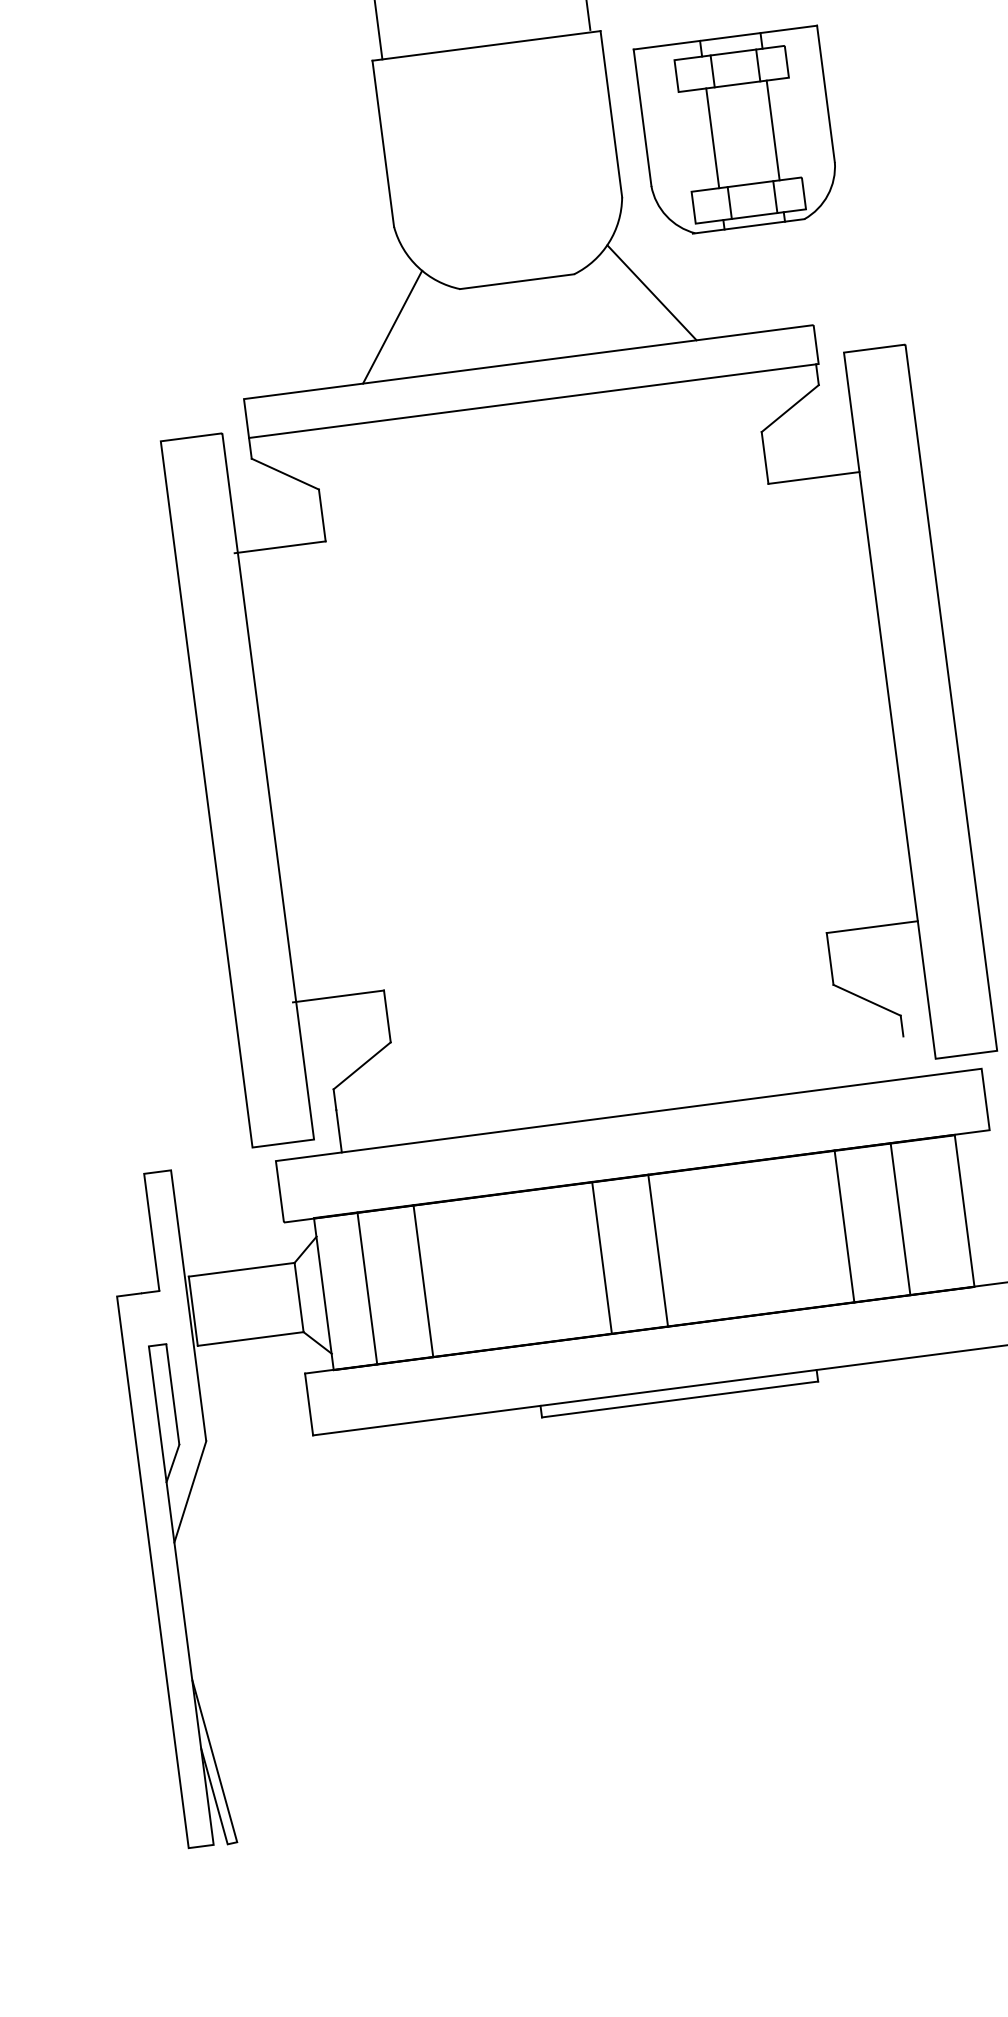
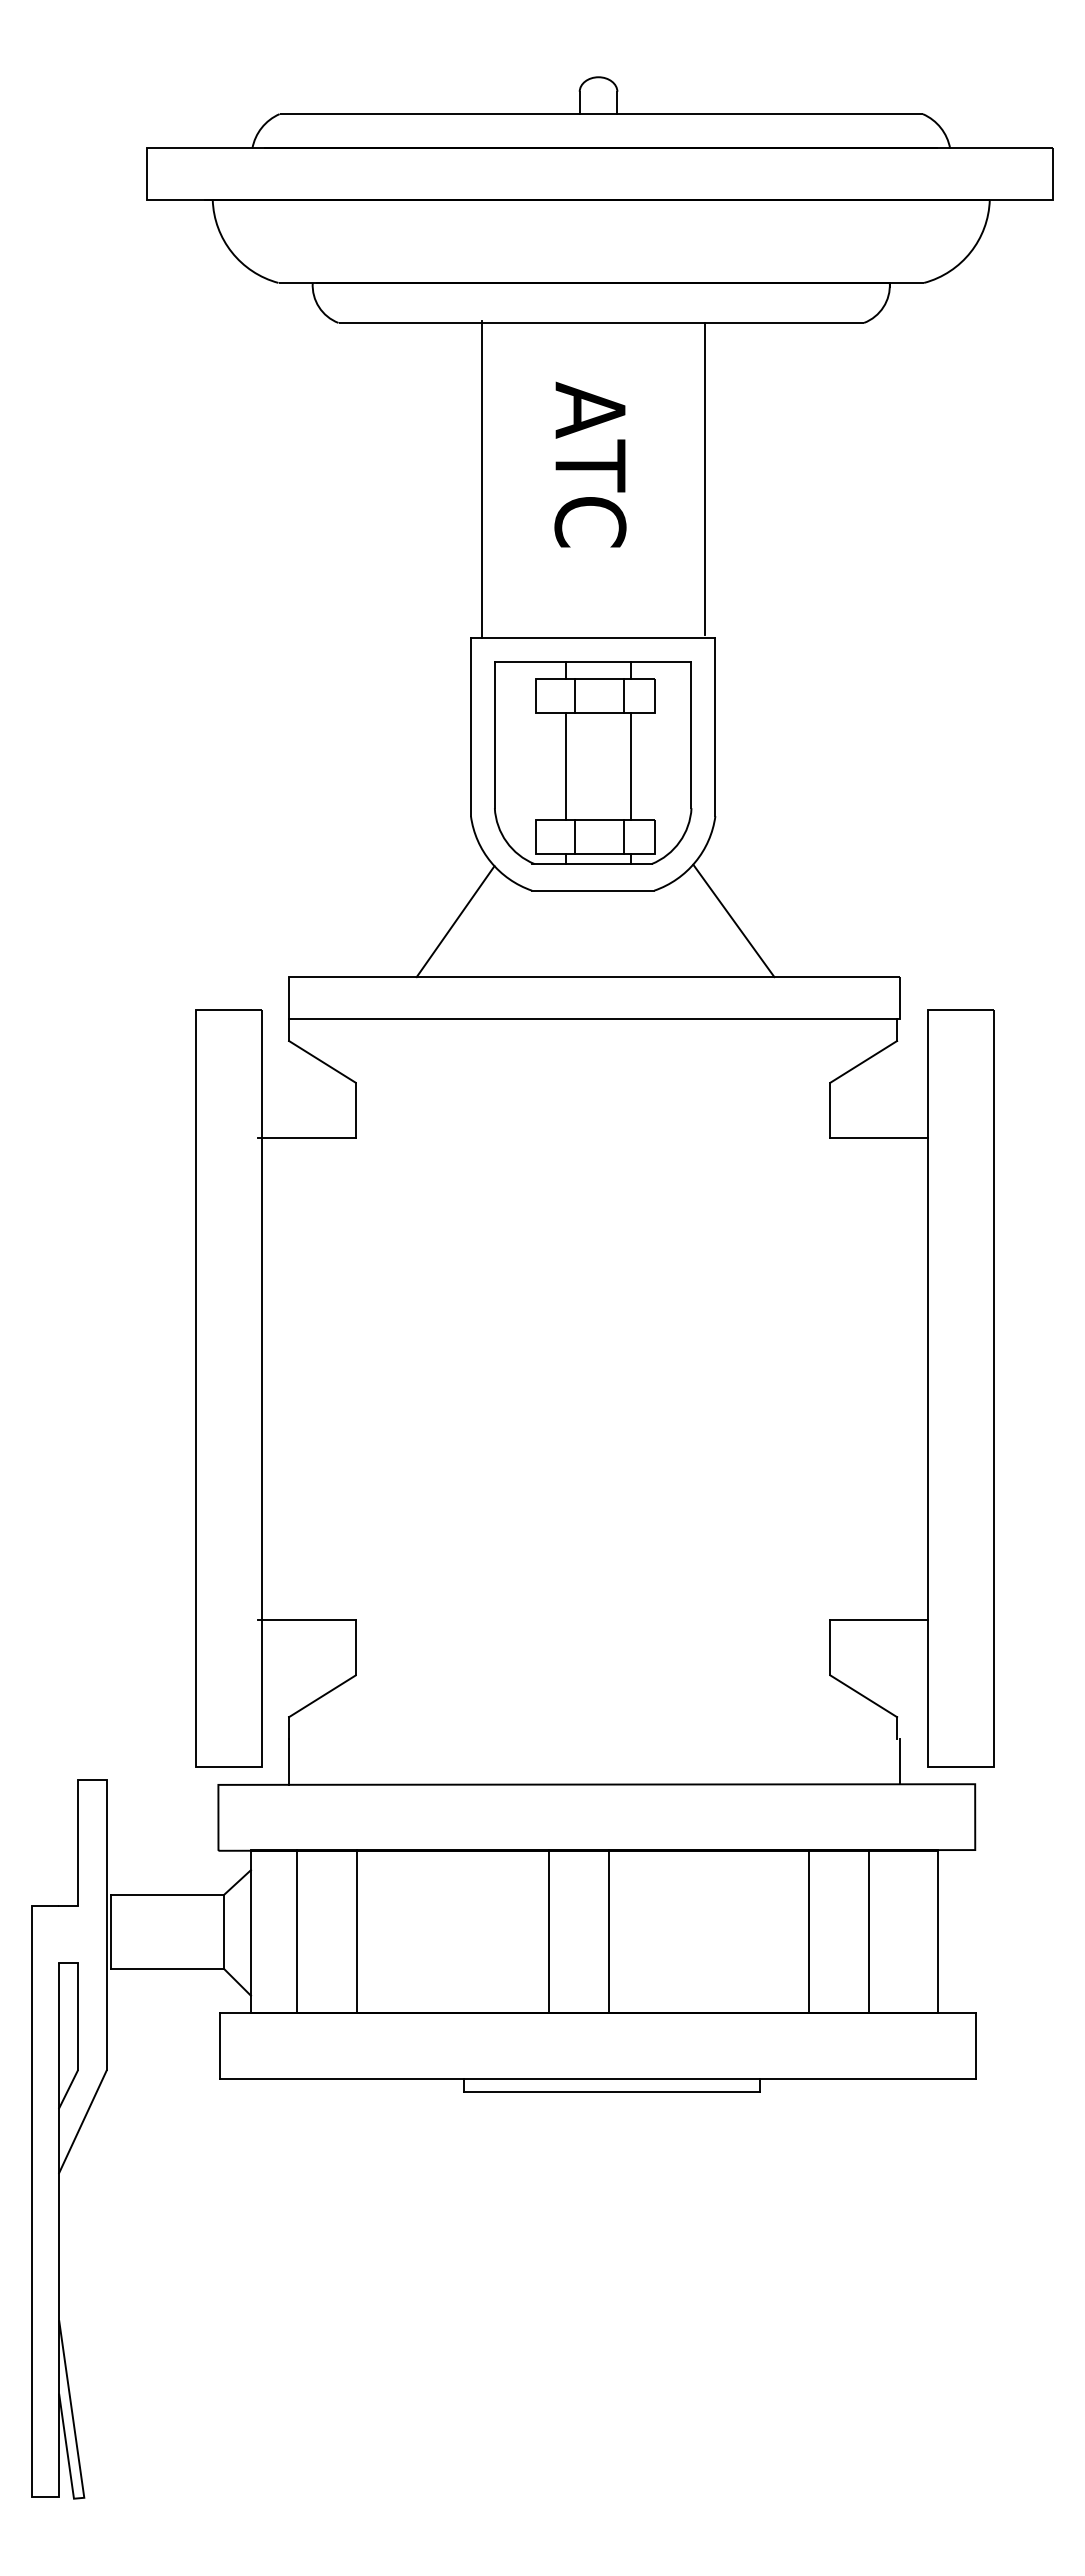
part: (737, 131) -> (593, 762), moved
line: (908, 1056) -> (899, 1761), added

